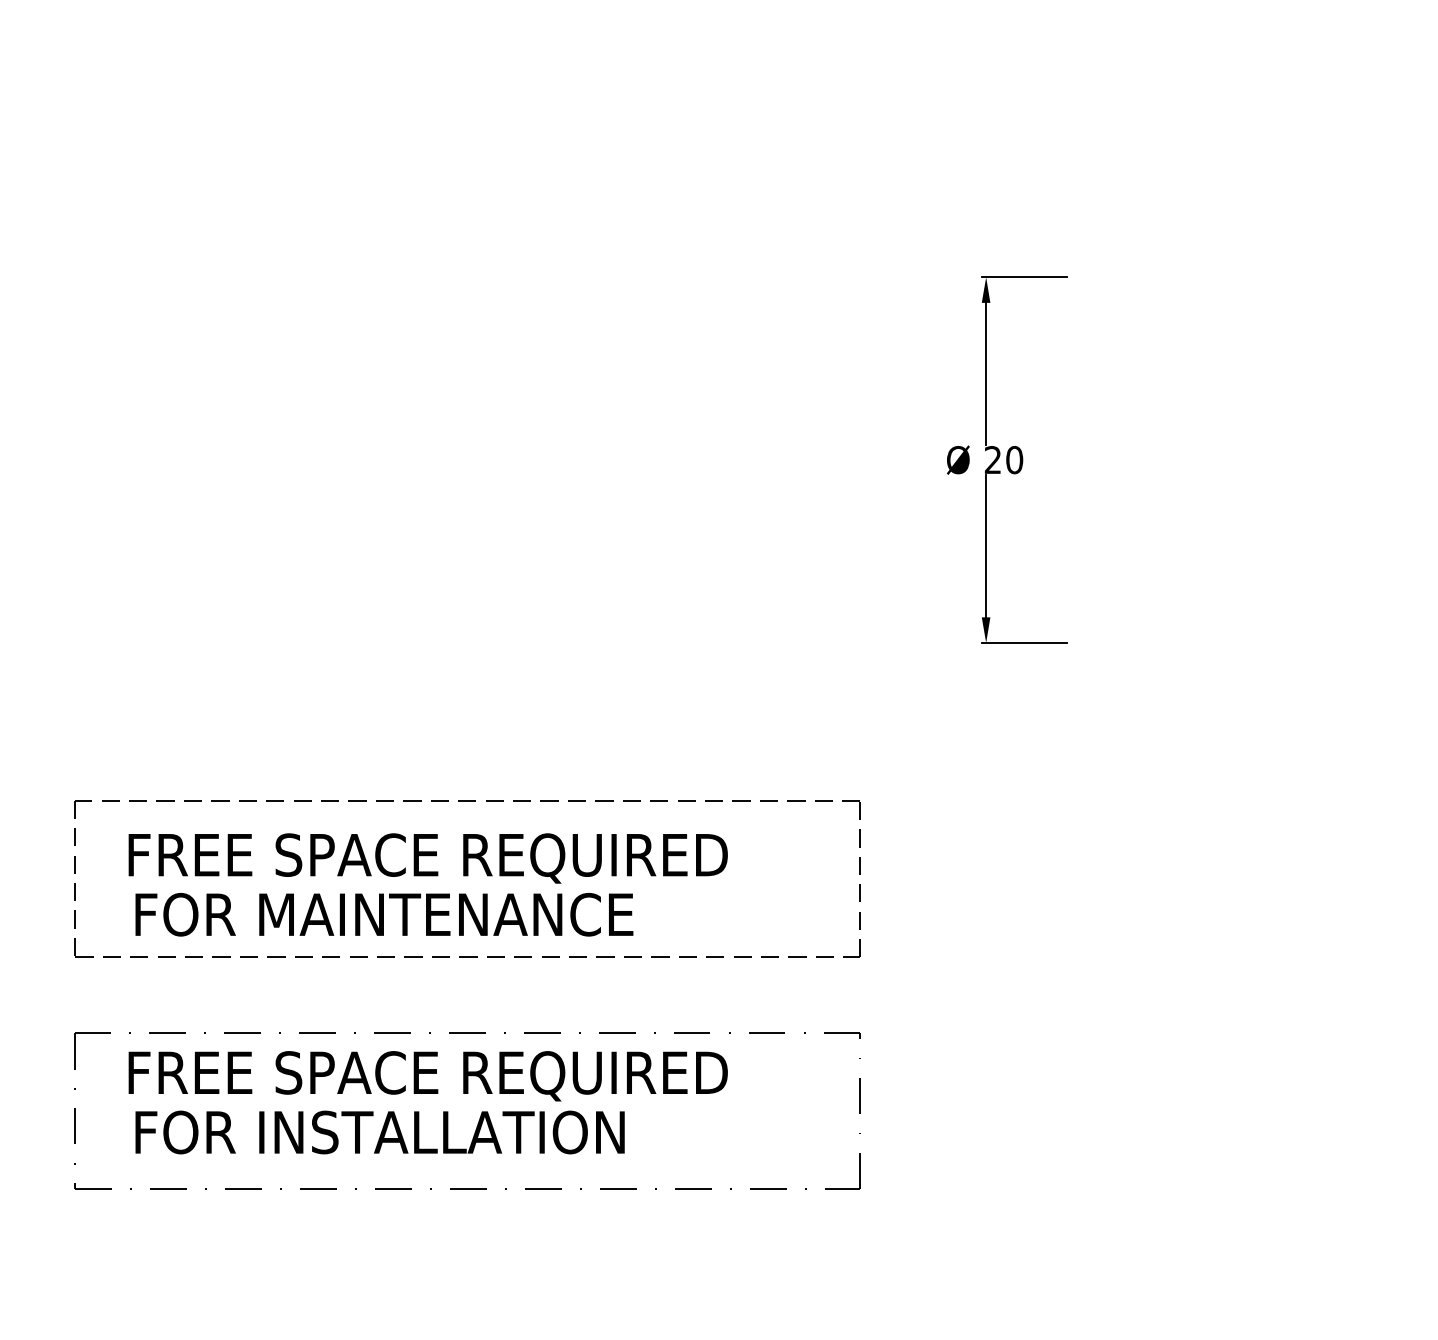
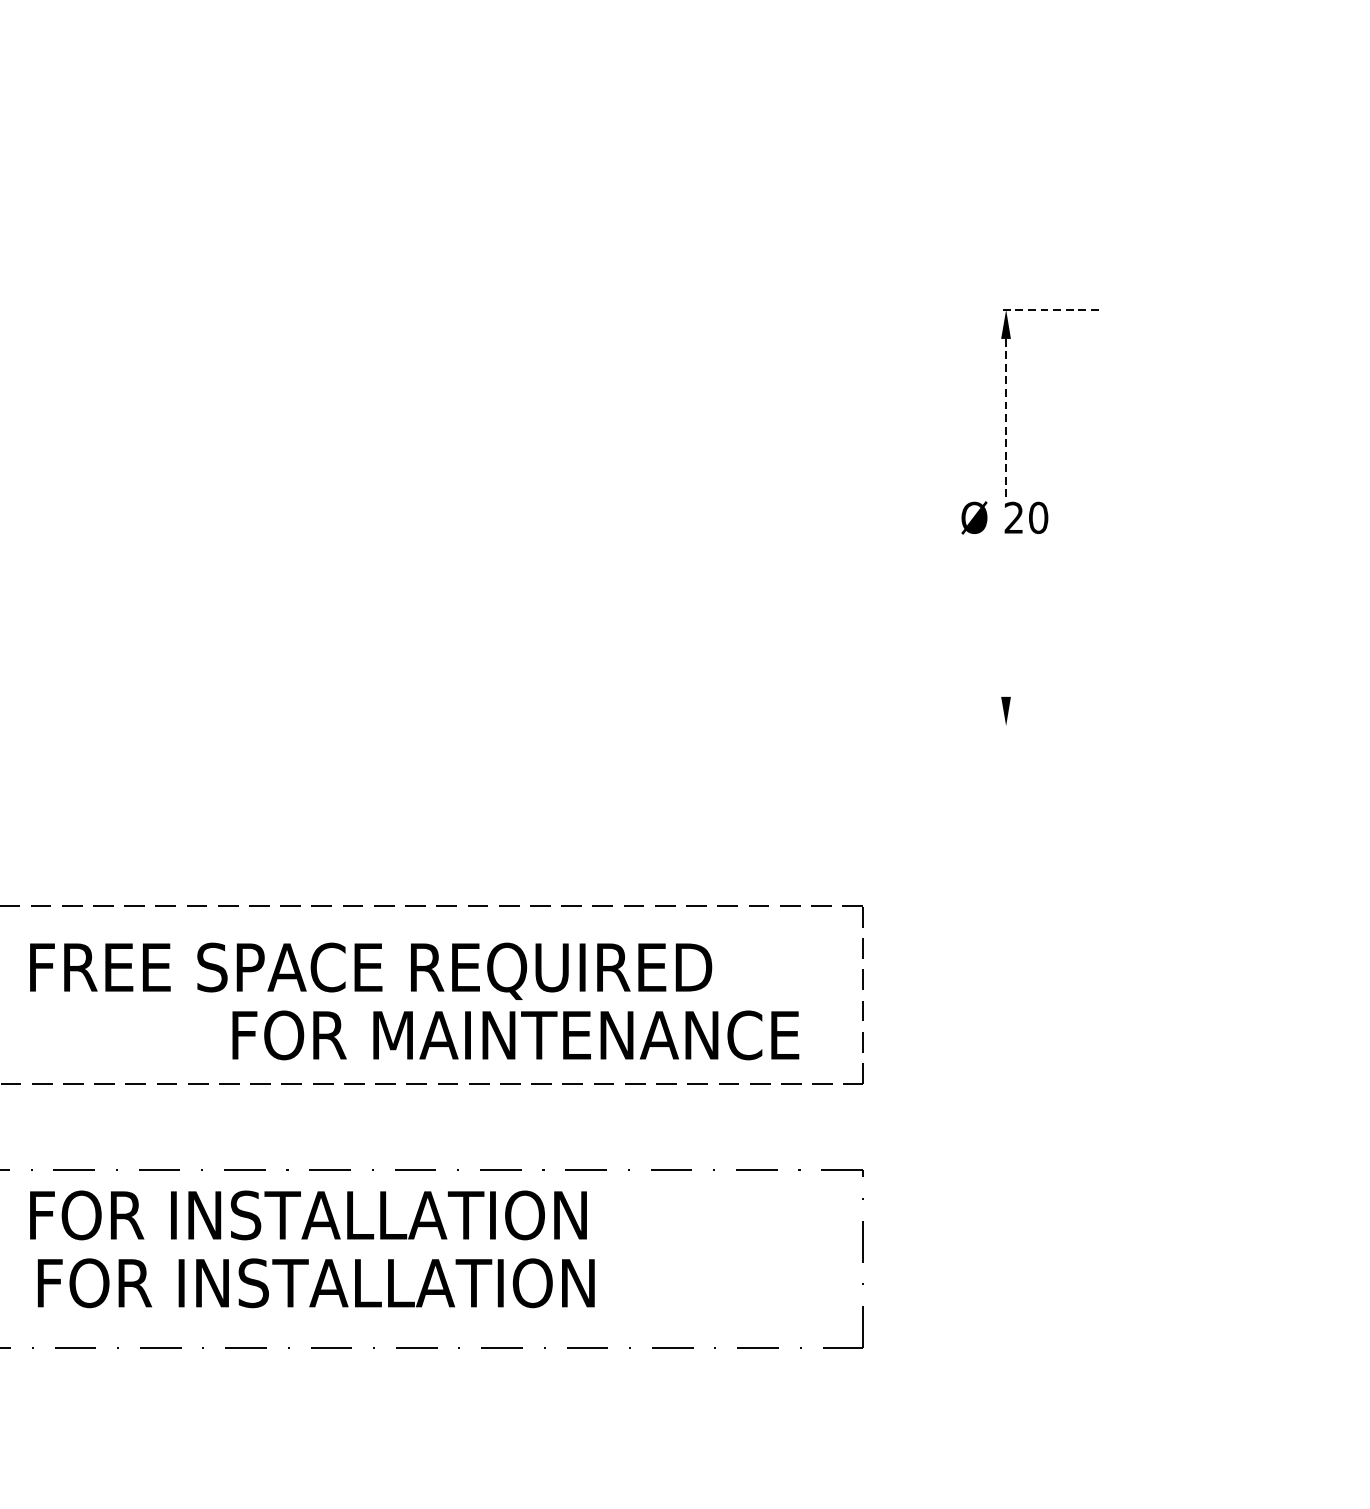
line: (1024, 277) -> (1049, 310), solid -> dashed
line: (986, 374) -> (1006, 420), solid -> dashed
line: (986, 546) -> (1006, 616), removed
line: (1024, 642) -> (1049, 725), removed
text: (384, 914) -> (515, 1035), moved
text: (441, 1076) -> (386, 1219), FREE SPACE REQUIRED -> FOR INSTALLATION

